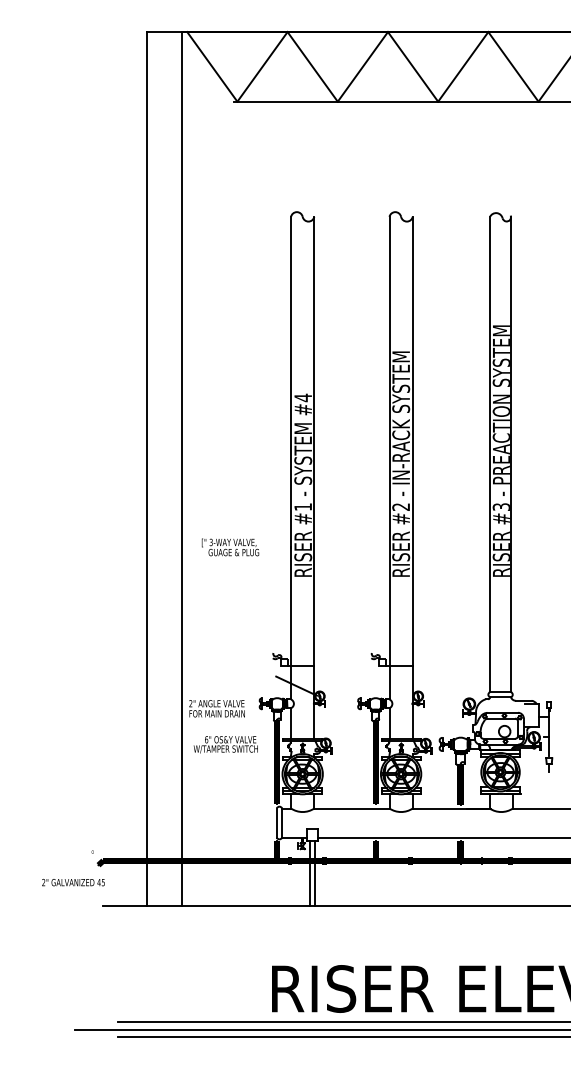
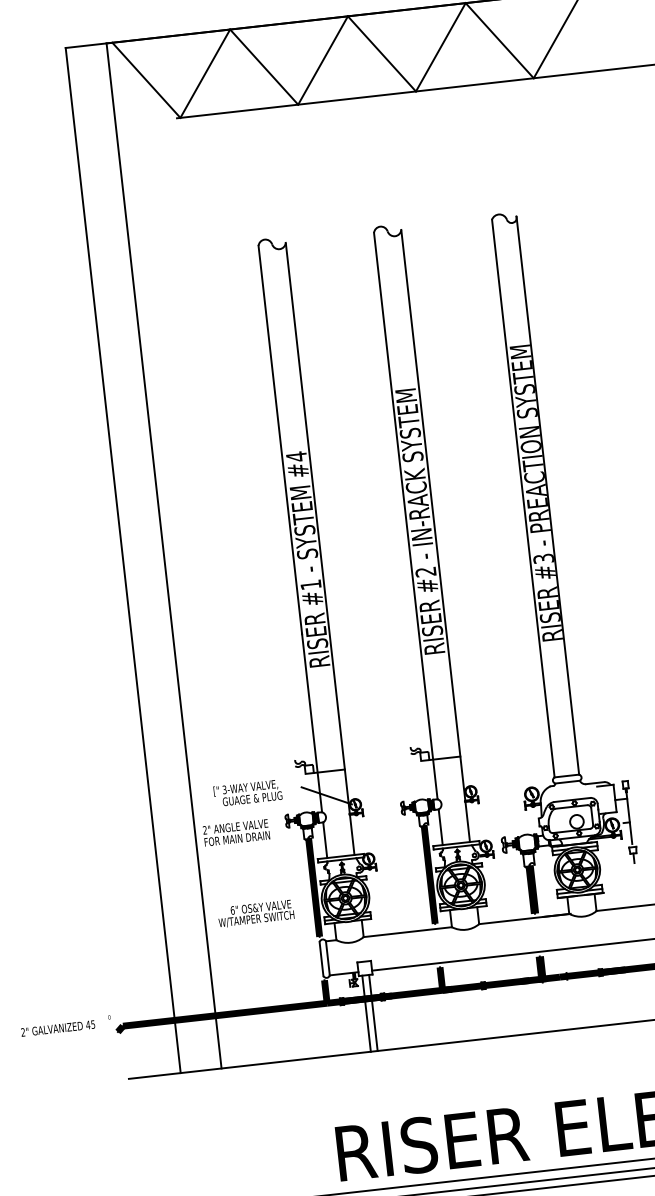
text: (230, 547) -> (247, 793), moved
text: (225, 744) -> (255, 913), moved
text: (73, 882) -> (58, 1028), moved

